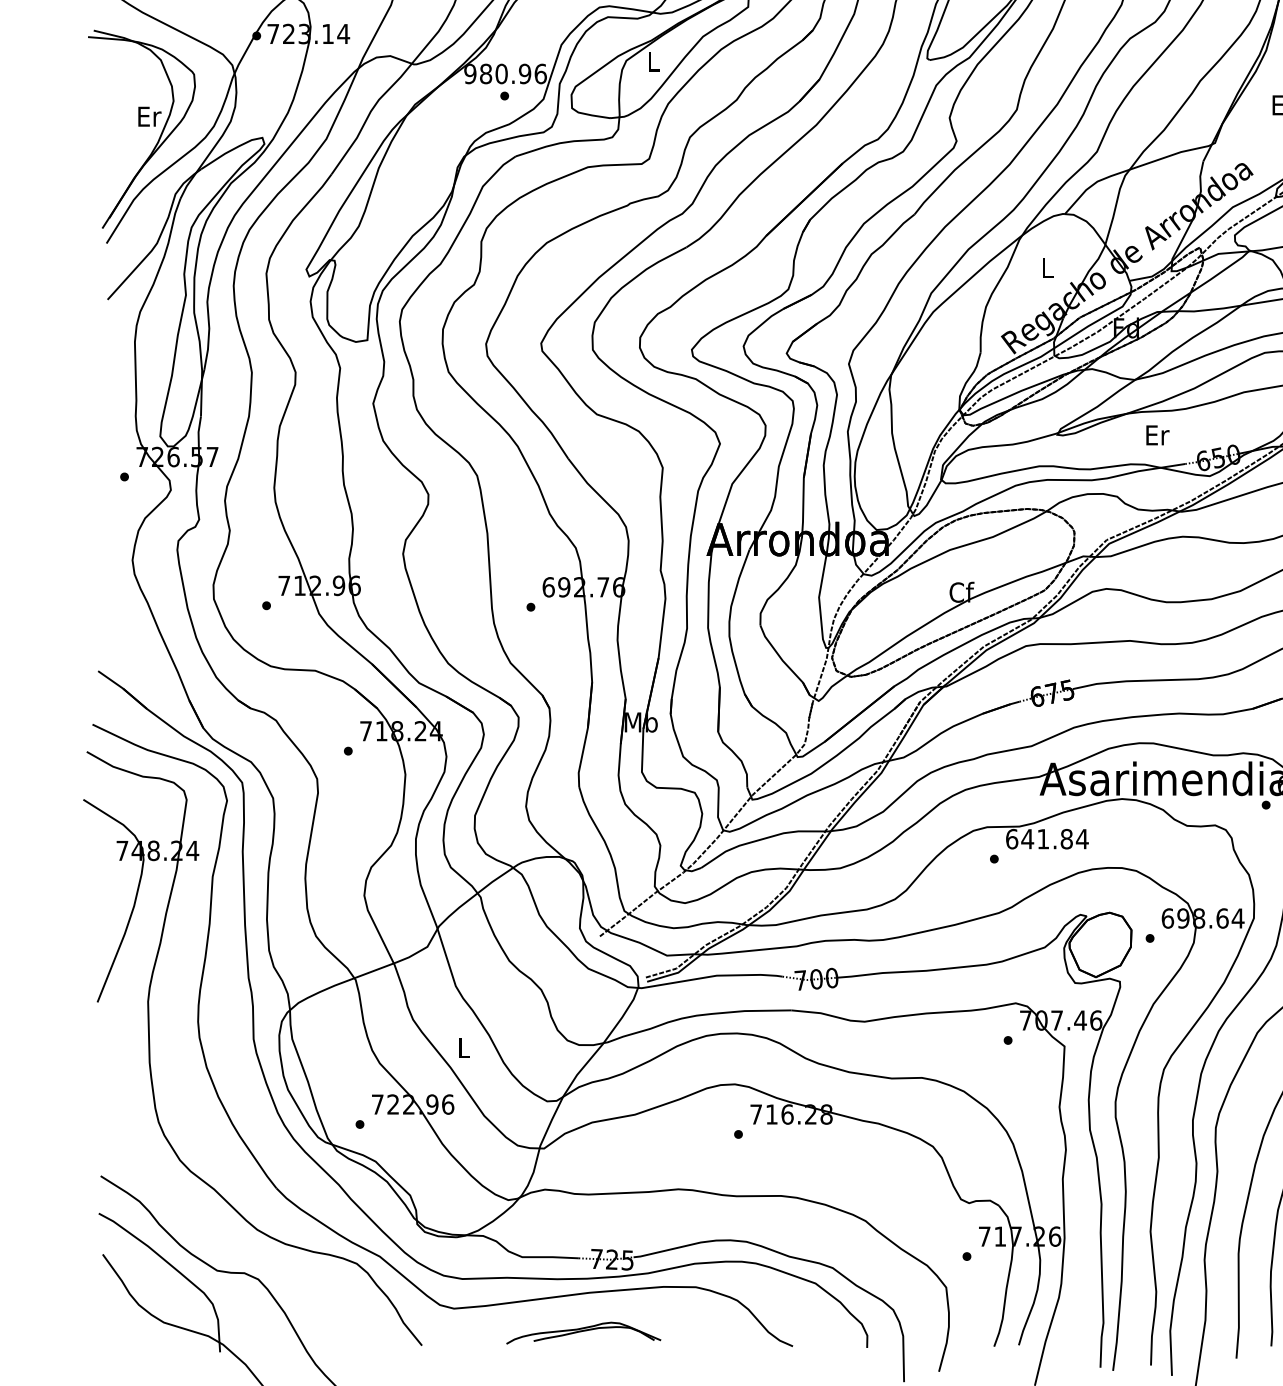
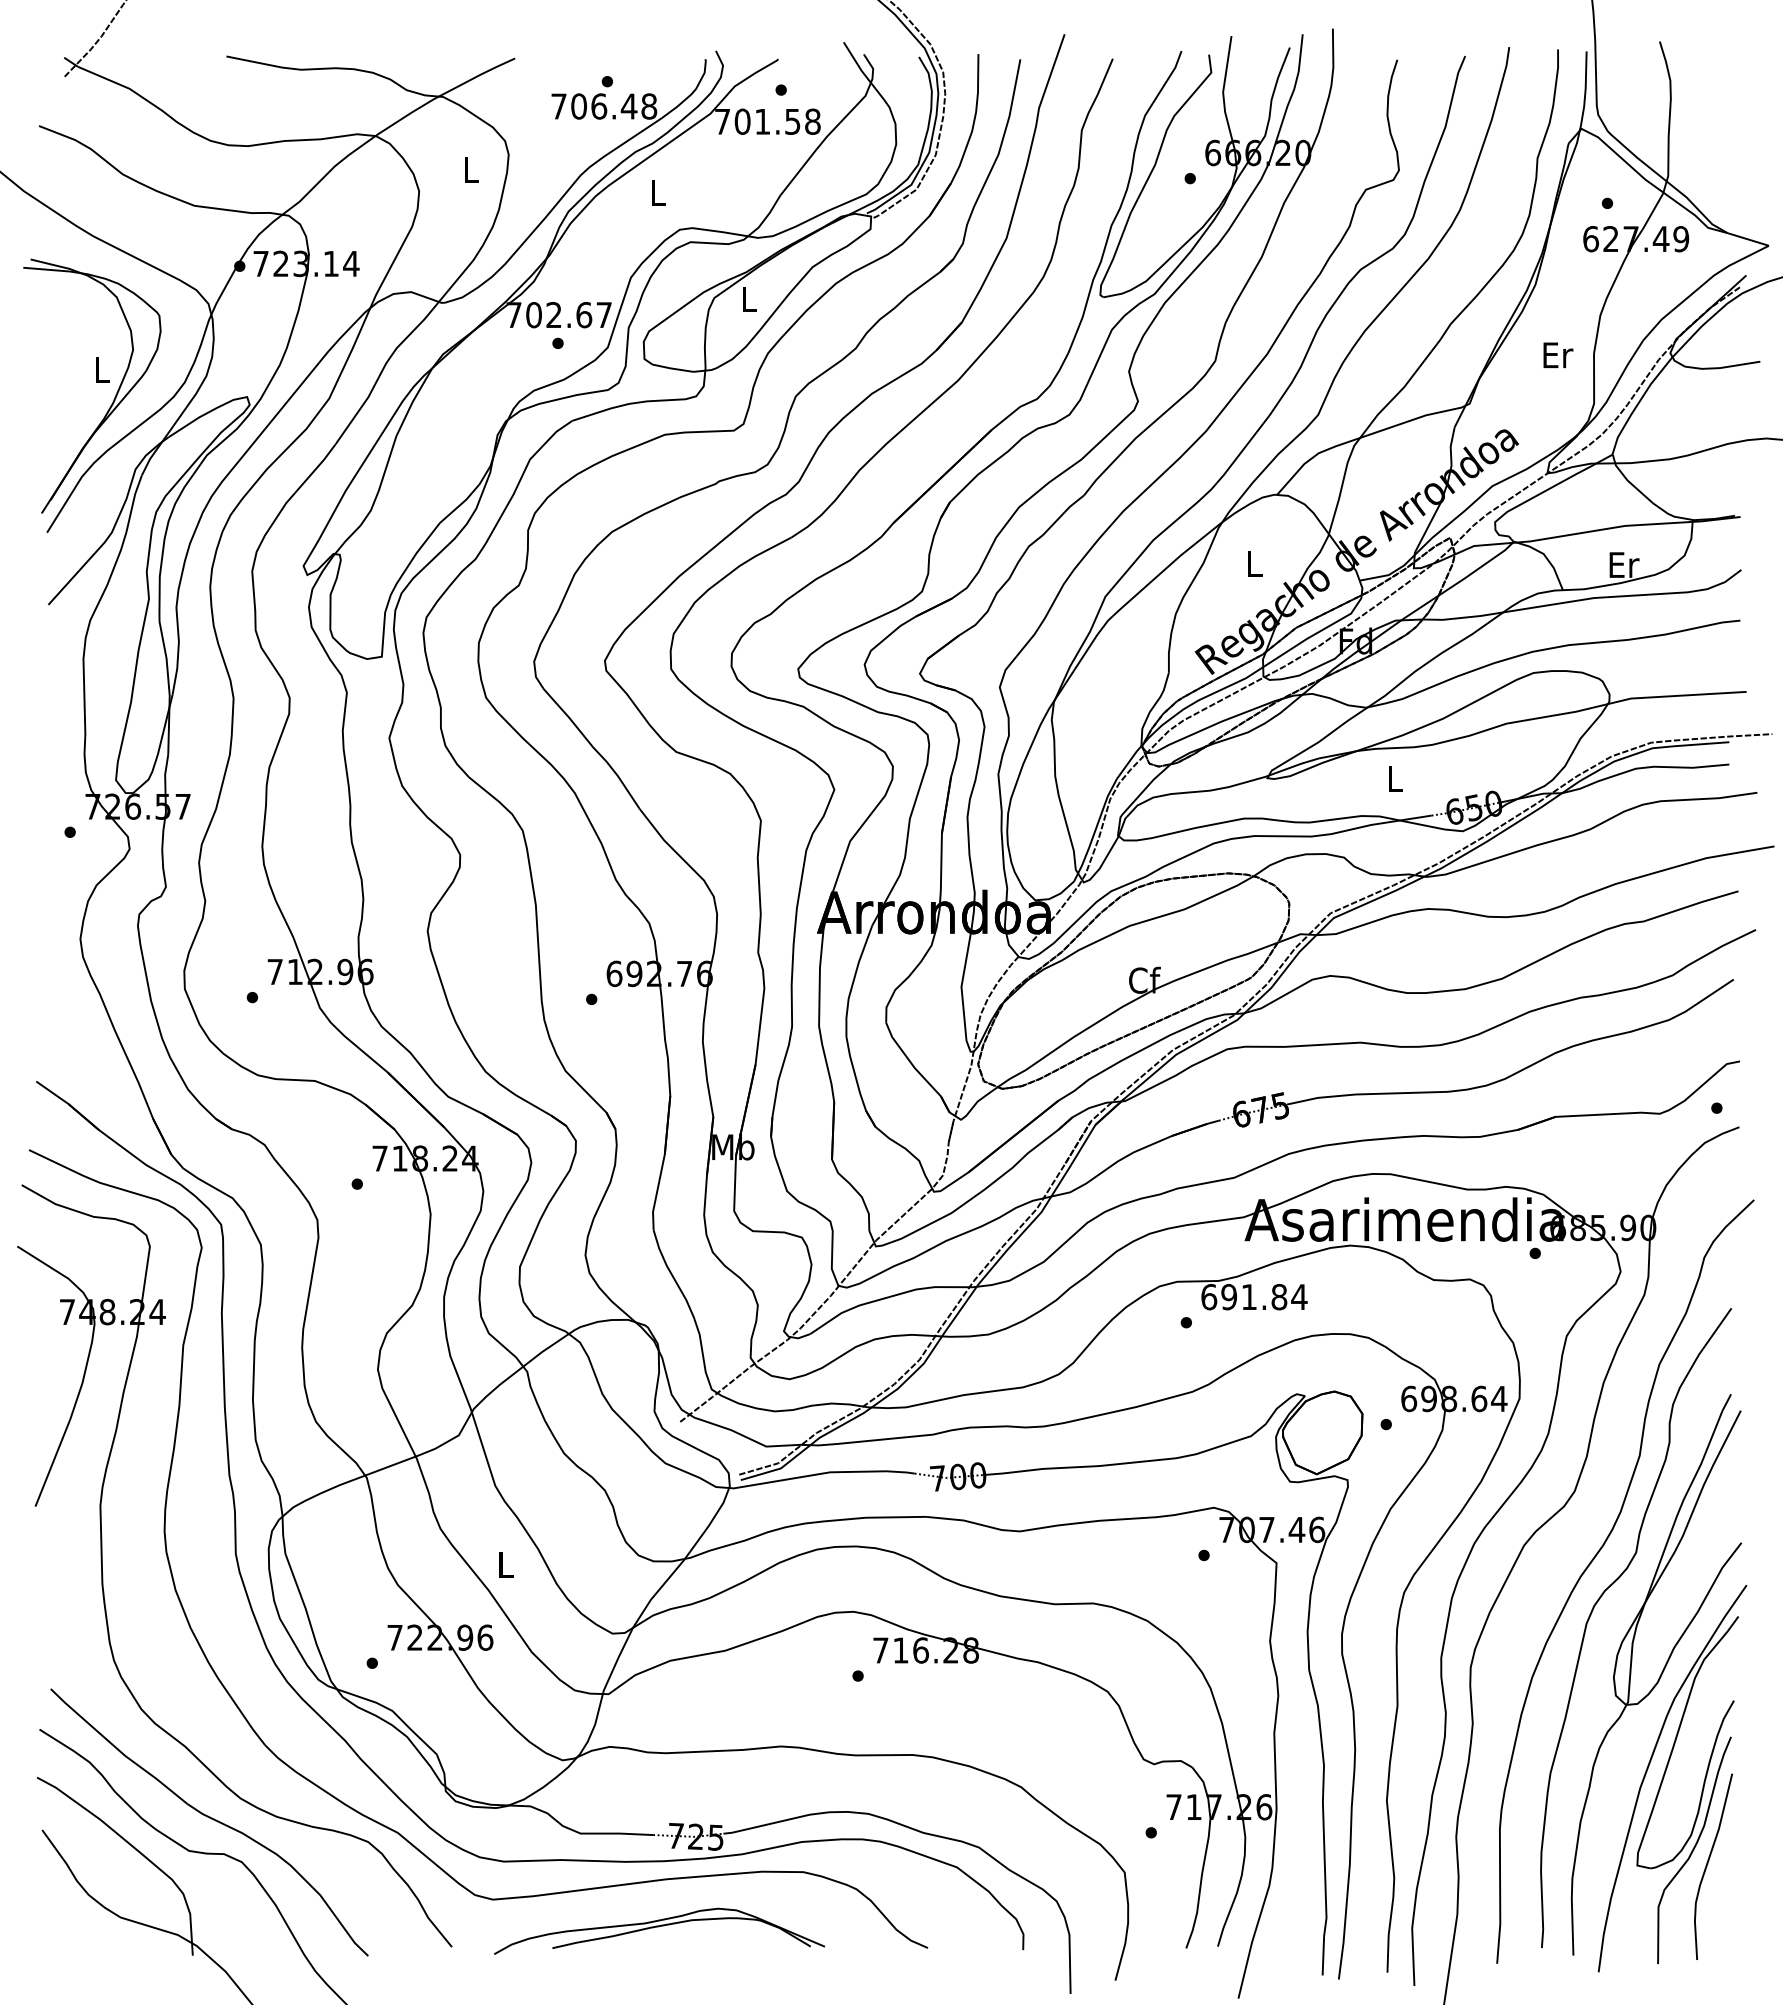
text: (505, 74) -> (559, 315), 980.96 -> 702.67
text: (149, 116) -> (102, 369), Er -> L
text: (1158, 435) -> (1396, 778), Er -> L
text: (1027, 839) -> (1228, 1297), 641.84 -> 691.84
part: (233, 1248) -> (209, 1822), added
part: (583, 1332) -> (659, 1930), size x1.67

